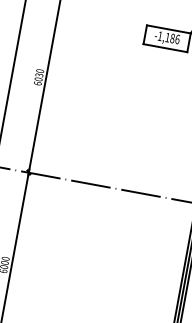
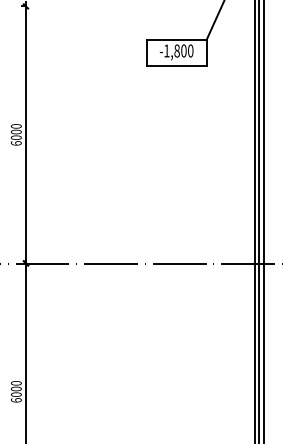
text: (172, 38) -> (183, 50), -1,186 -> -1,800
text: (39, 74) -> (16, 131), 6030 -> 6000

